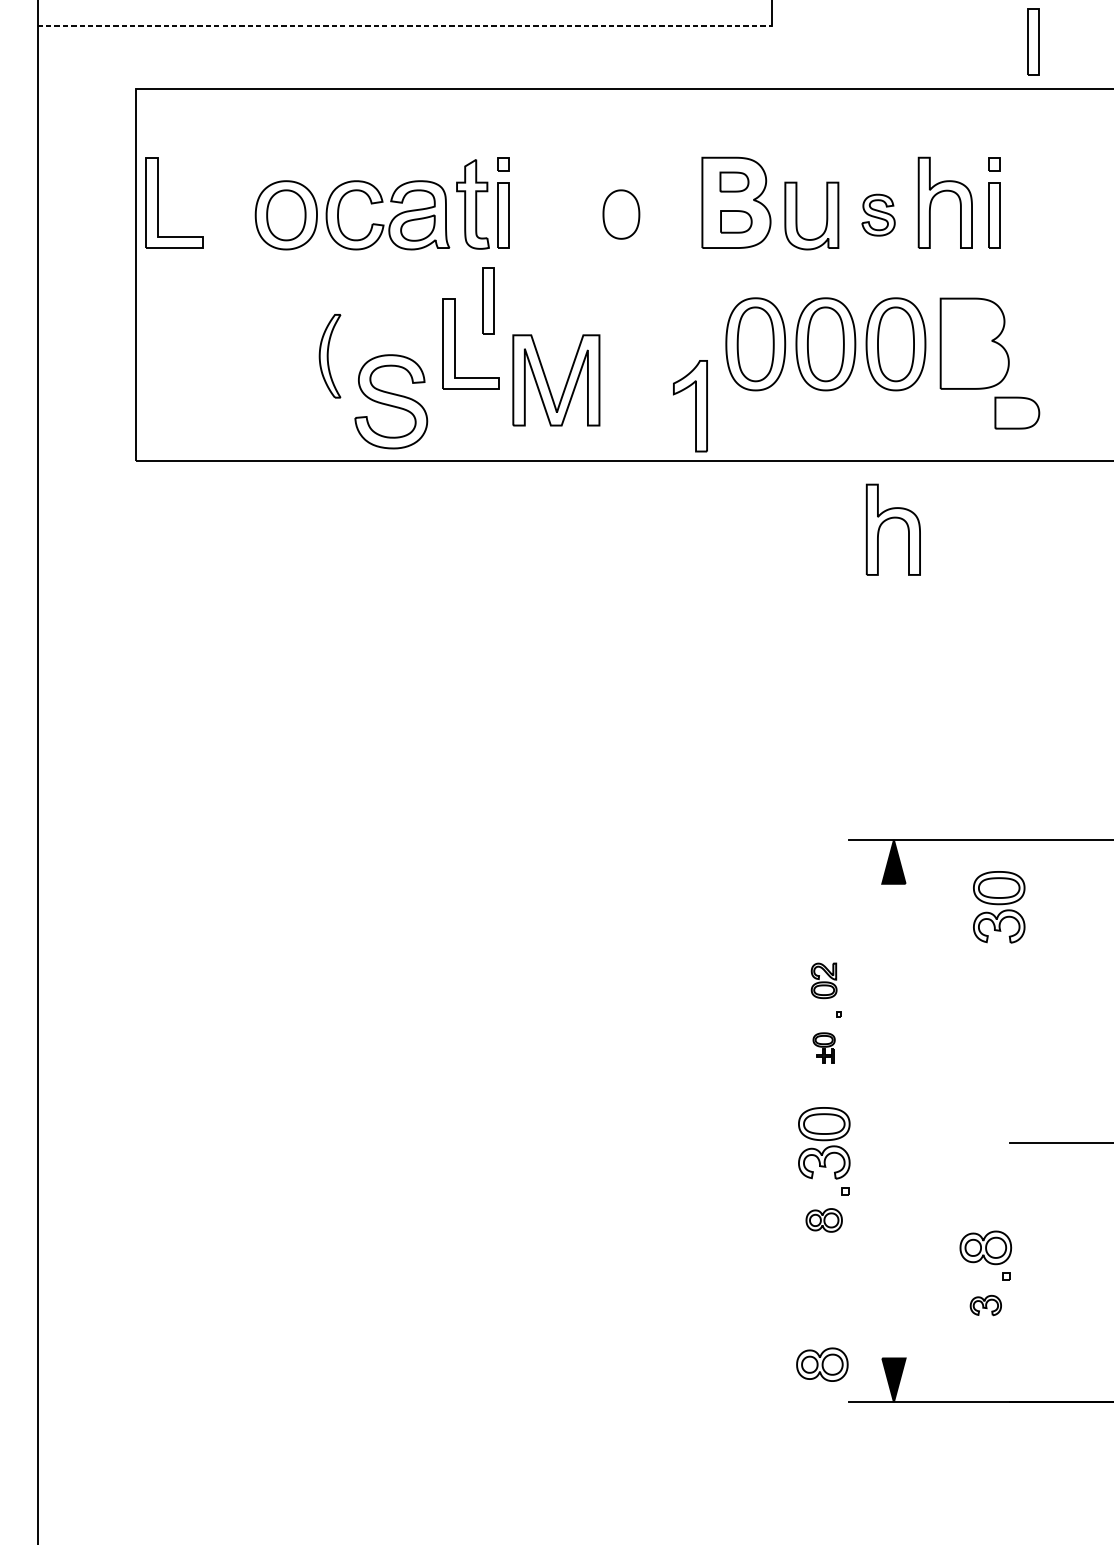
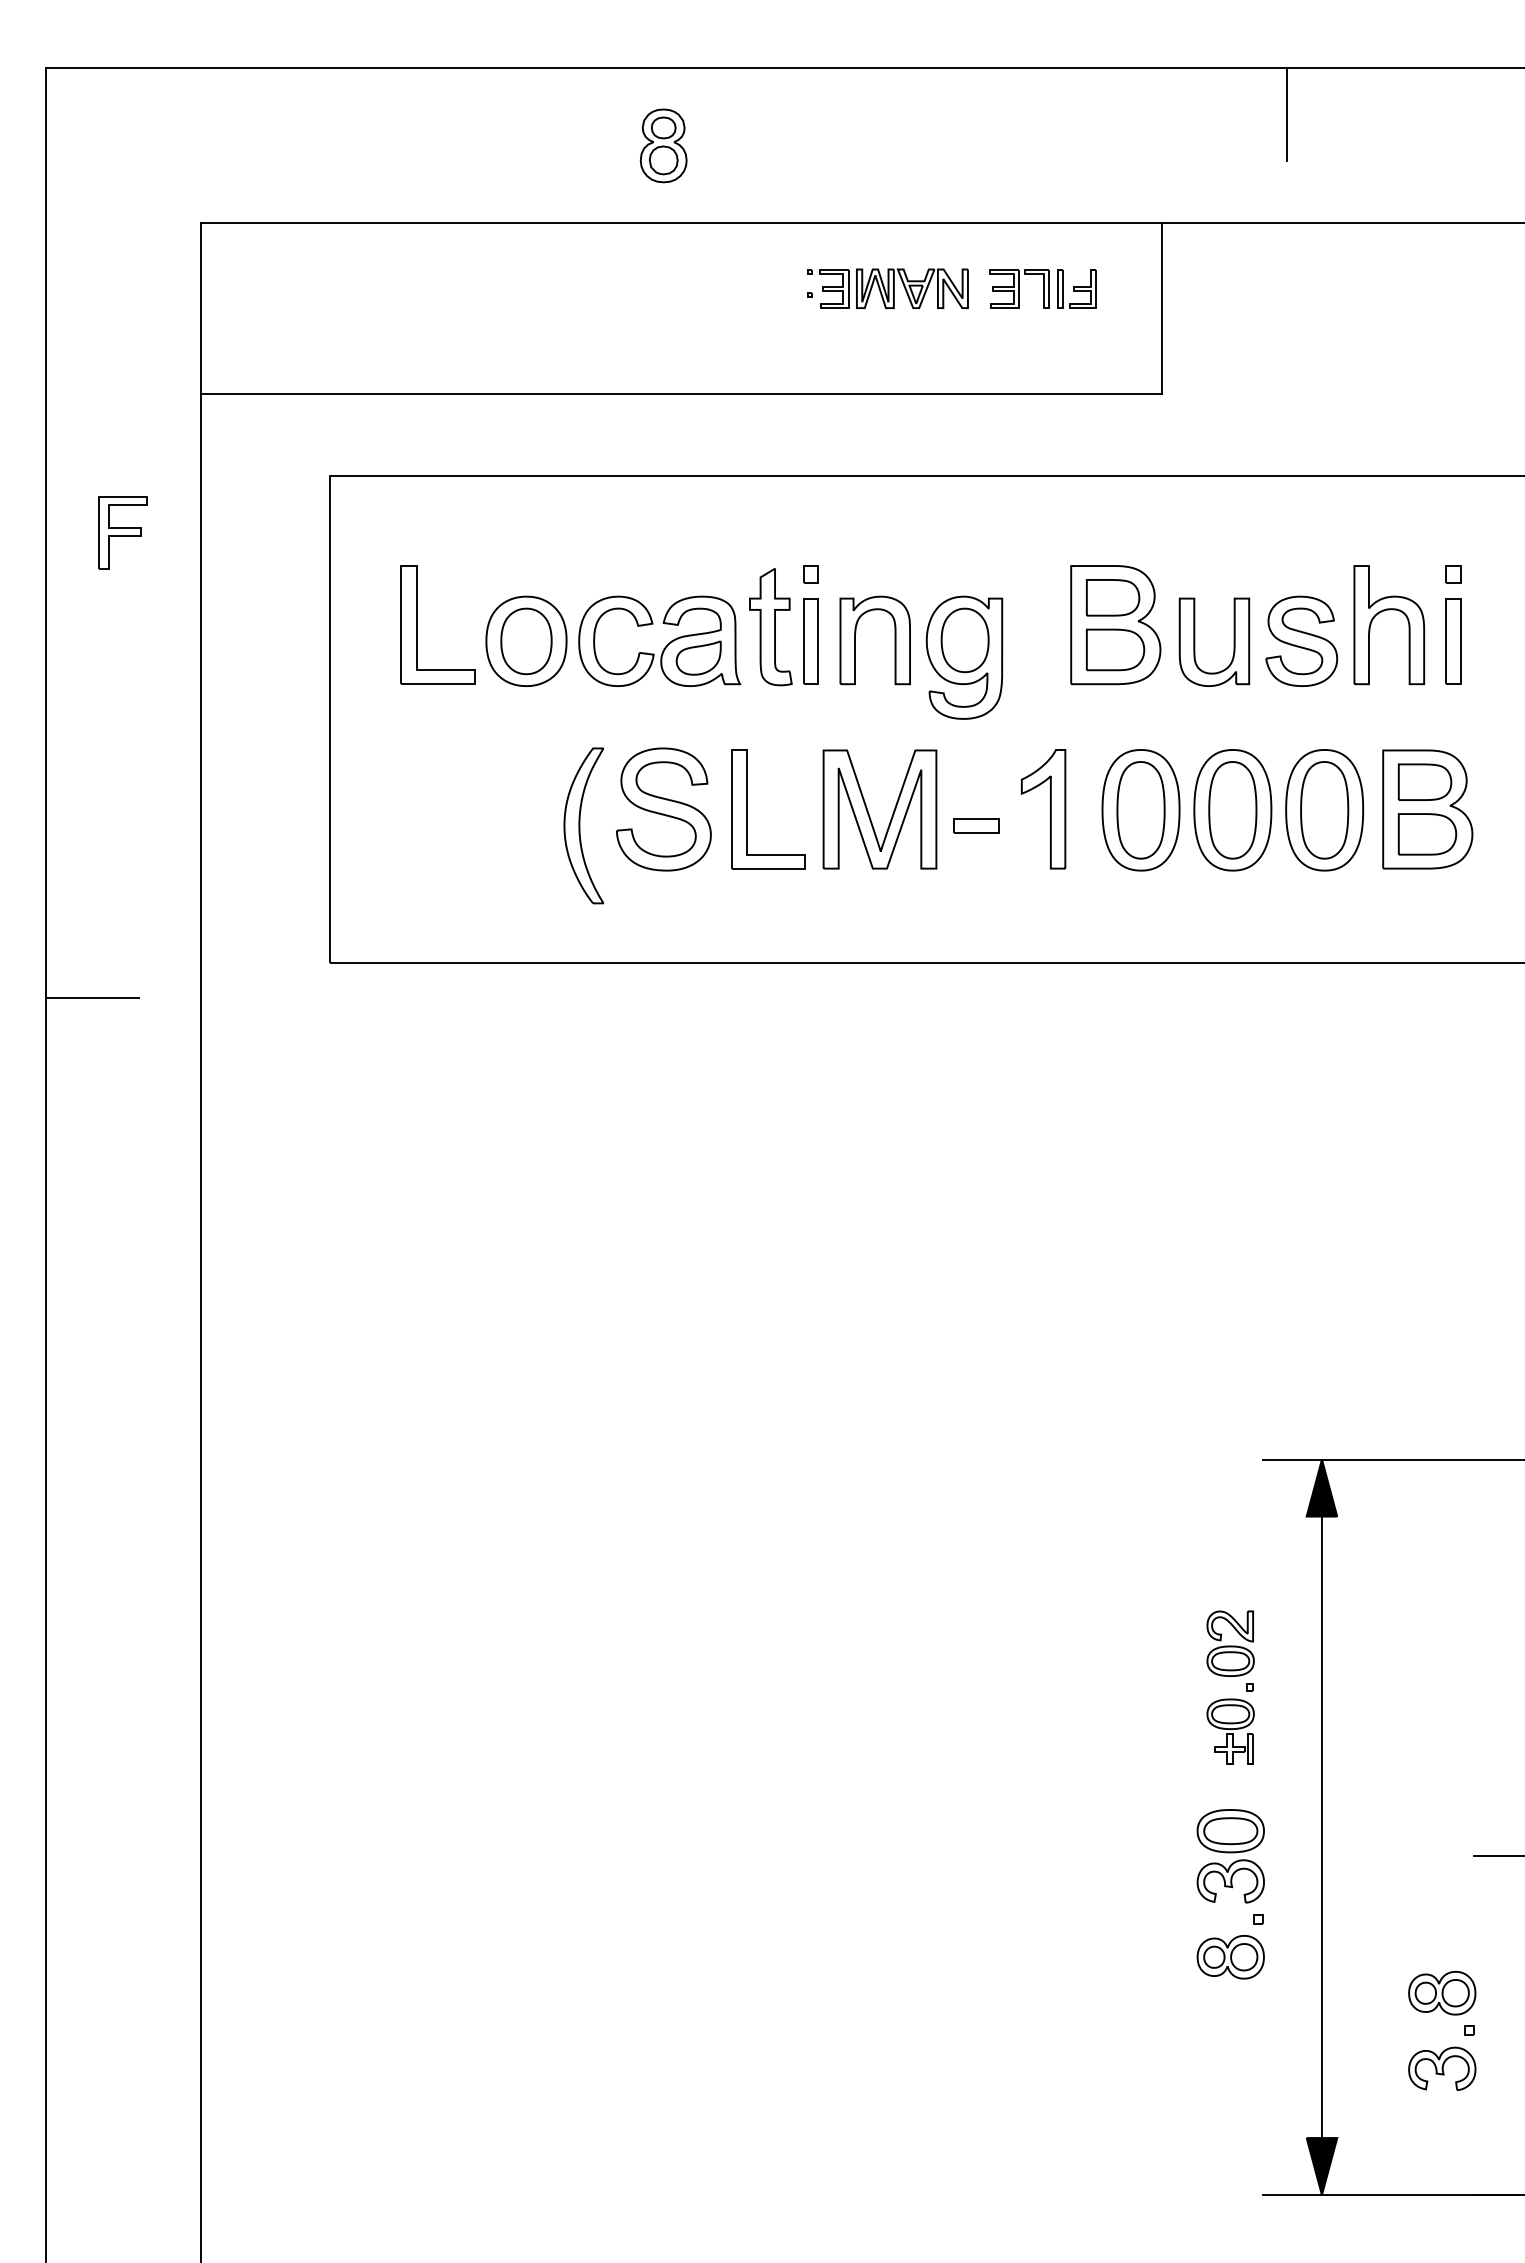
line: (404, 25) -> (681, 393), dashed -> solid
part: (1033, 42) -> (1504, 414), removed
part: (734, 181) -> (1113, 597), size x1.43
part: (158, 202) -> (417, 624), moved
part: (537, 214) -> (855, 640), added
part: (878, 214) -> (1301, 640), size x1.67
part: (736, 221) -> (1115, 649), size x1.43
part: (620, 227) -> (964, 657), added
part: (488, 300) -> (790, 753), removed
part: (972, 322) -> (1424, 781), added
part: (329, 355) -> (583, 825), size x1.43
part: (630, 355) -> (976, 825), added
part: (548, 383) -> (869, 813), moved
part: (391, 401) -> (663, 809), moved
part: (695, 406) -> (1050, 809), moved
part: (1017, 413) -> (1427, 834), moved
part: (889, 519) -> (1316, 1039), removed
part: (998, 907) -> (1459, 1547), removed
part: (824, 980) -> (1230, 1643), size x1.43
part: (824, 1047) -> (1230, 1731), size x1.67
line: (893, 1121) -> (1321, 1827), added
part: (824, 1220) -> (1230, 1957), size x1.43
part: (986, 1305) -> (1442, 2068), size x1.67
part: (822, 1364) -> (1228, 2146), removed

